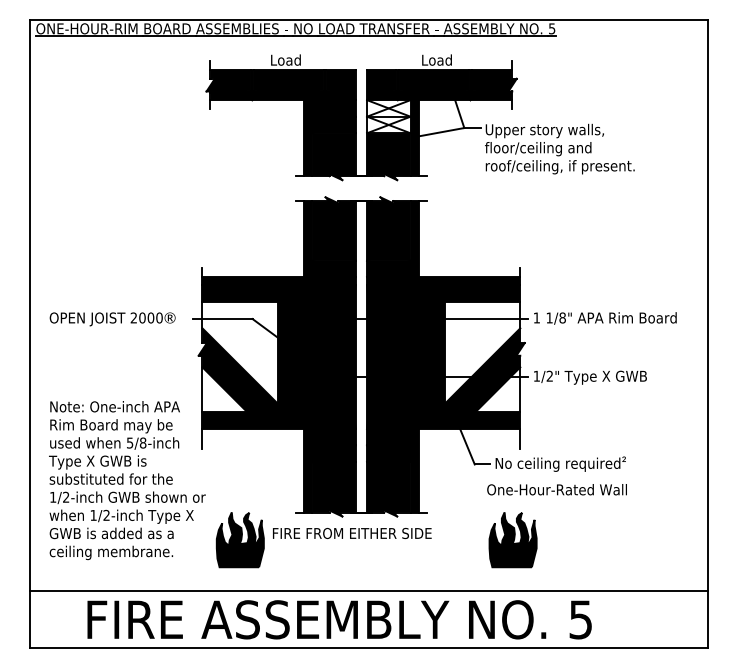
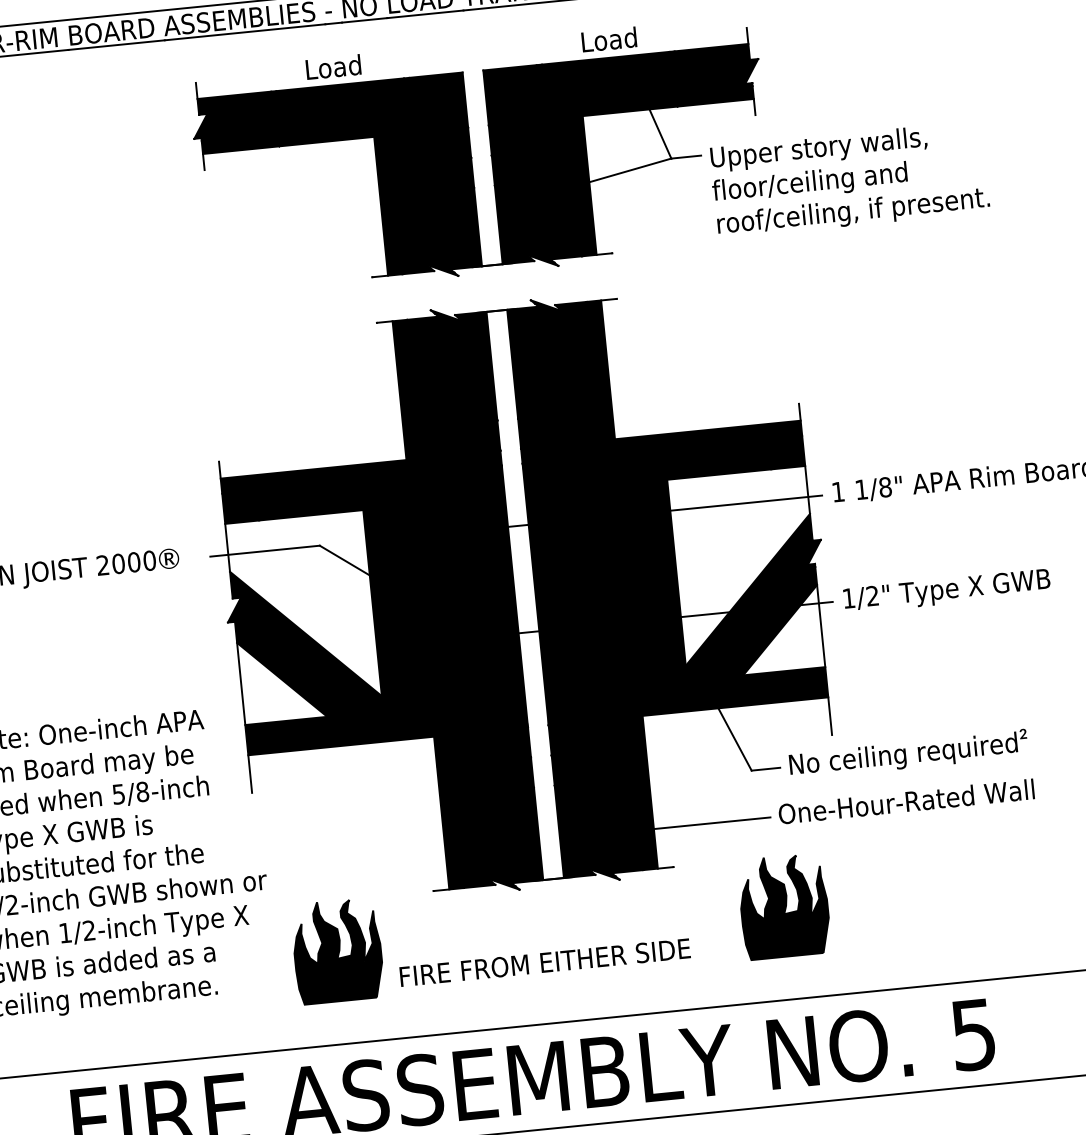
fill: (388, 116) -> (530, 151), added
line: (450, 490) -> (712, 822), added
text: (352, 533) -> (545, 962), moved
part: (512, 540) -> (783, 907), moved

